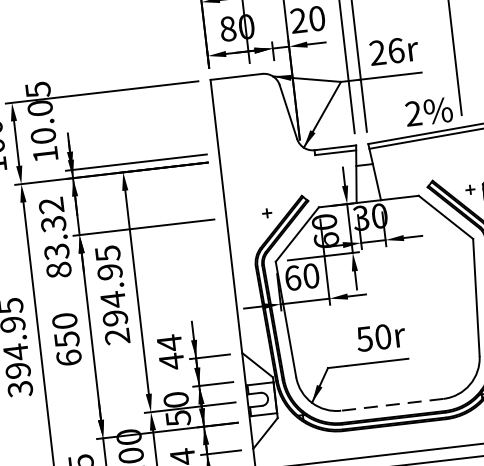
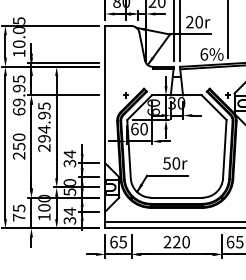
text: (396, 51) -> (199, 22), 26r -> 20r
text: (414, 113) -> (204, 54), 2% -> 6%
text: (53, 238) -> (18, 95), 83.32 -> 69.95
text: (67, 357) -> (18, 155), 650 -> 250
text: (170, 361) -> (69, 163), 44 -> 34
line: (391, 404) -> (176, 197), dashed -> solid

